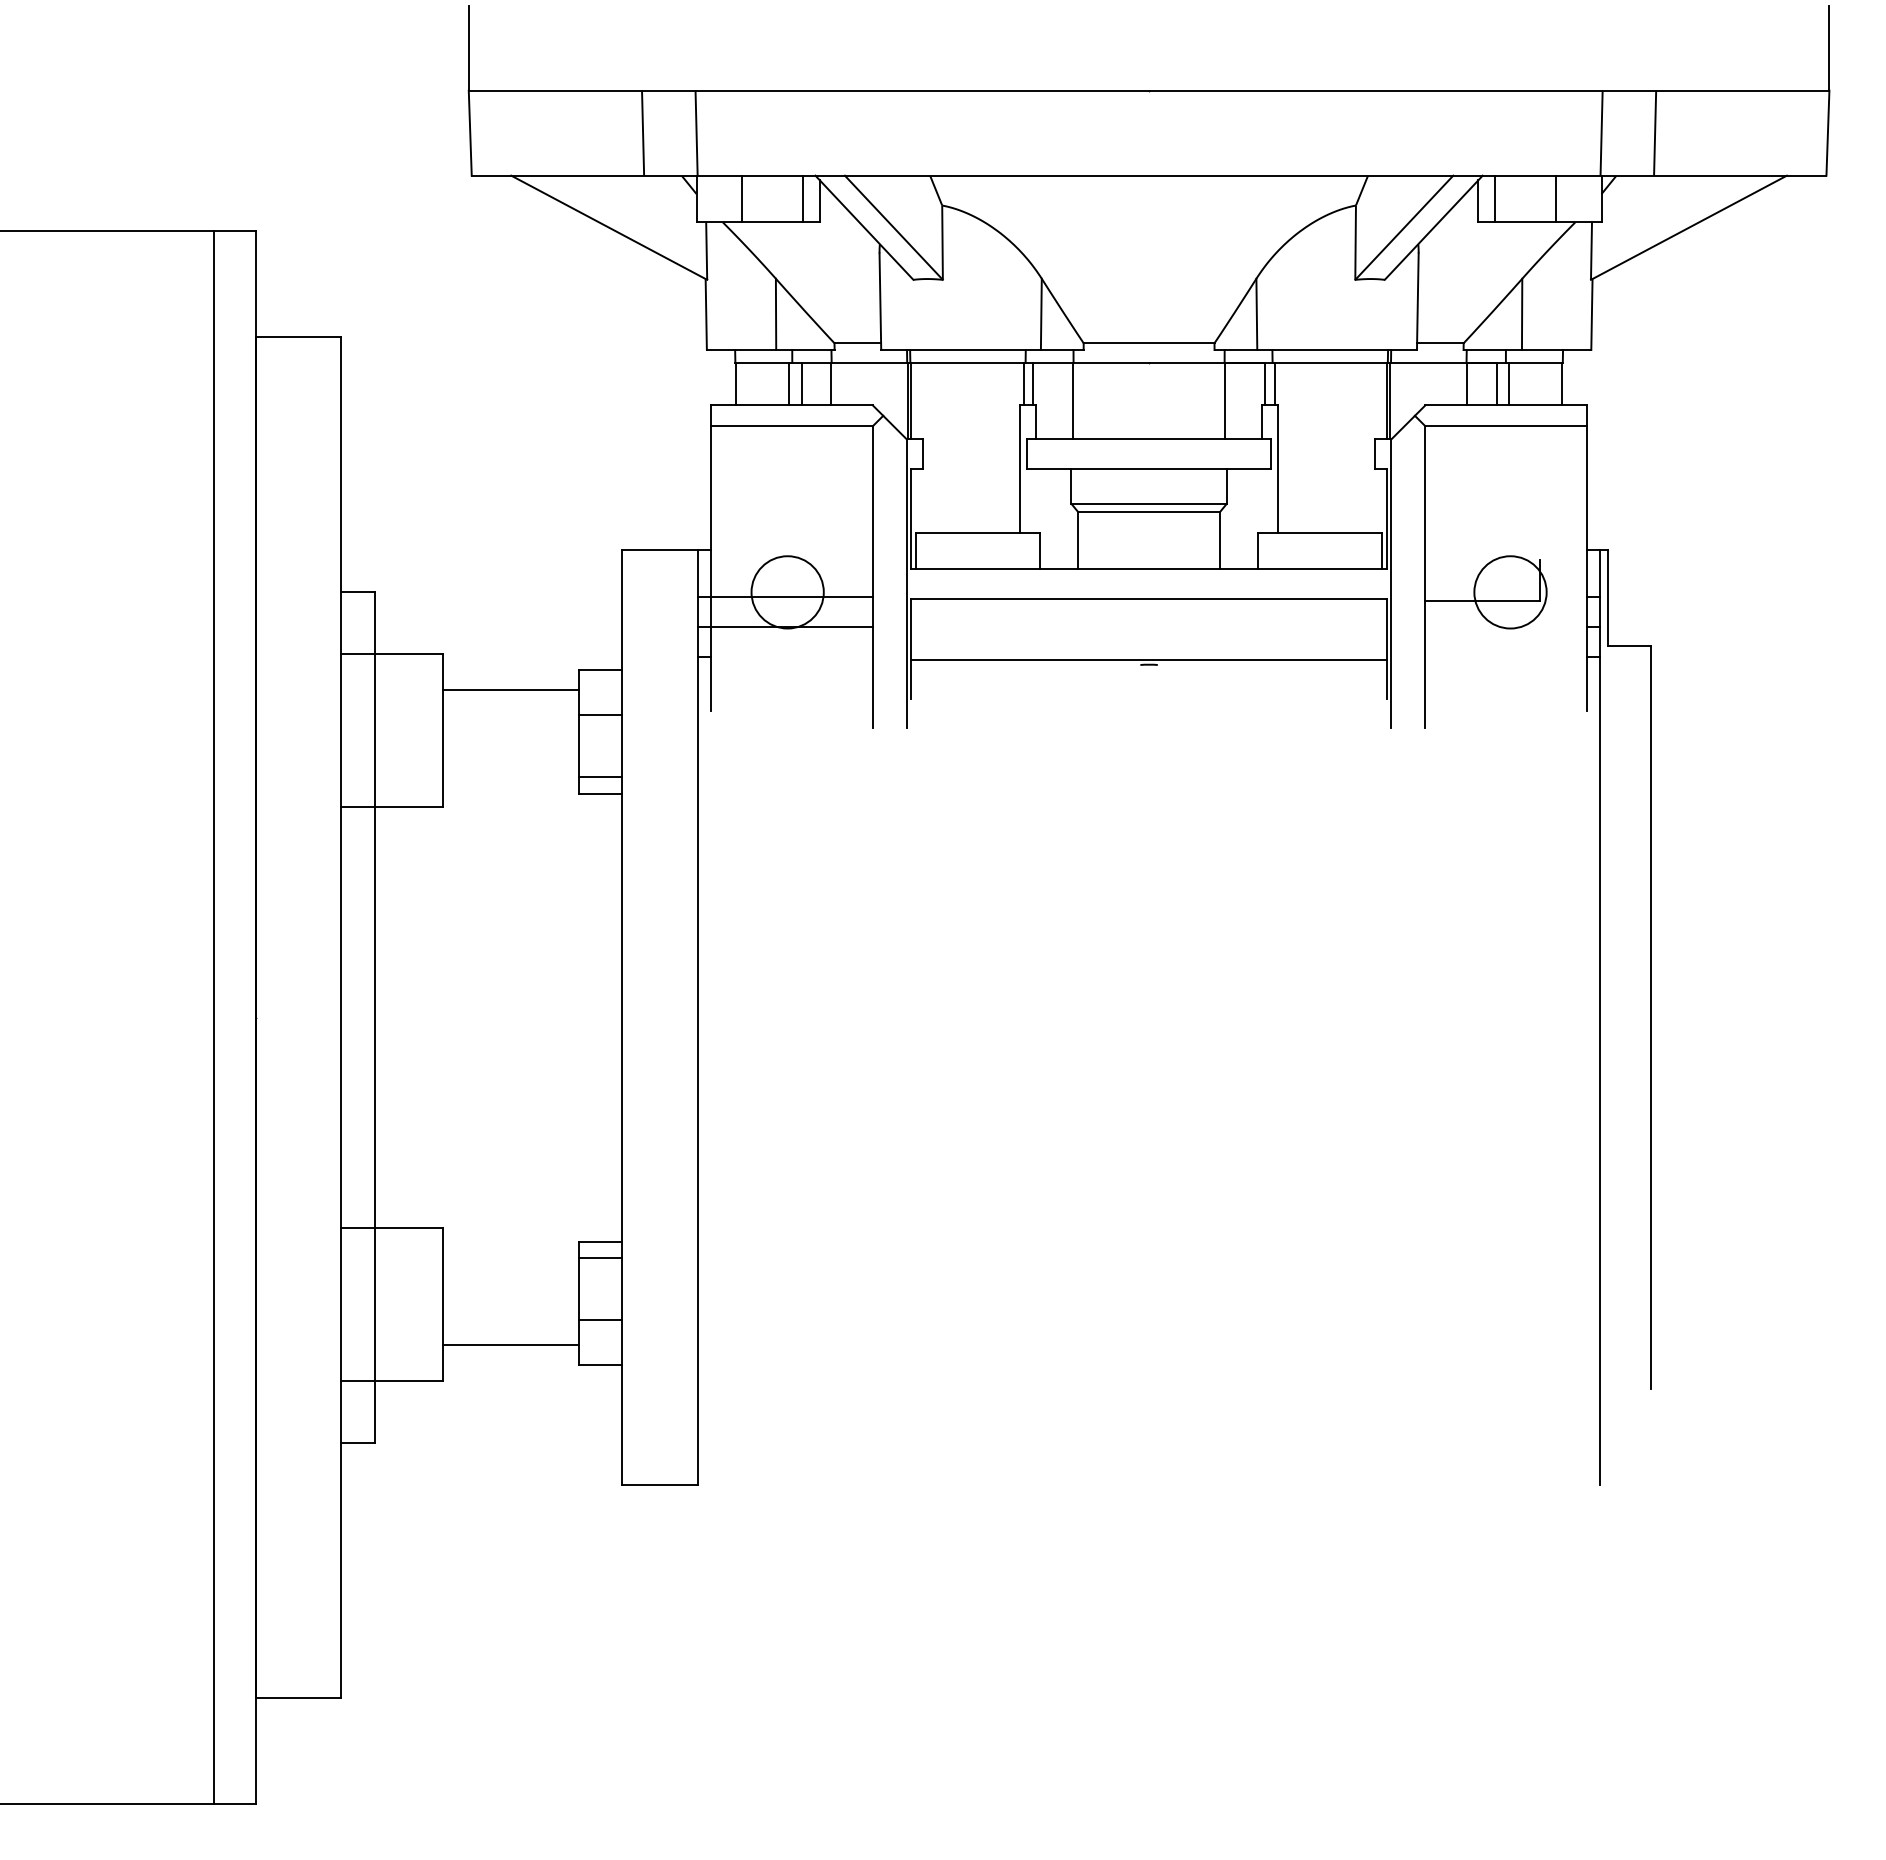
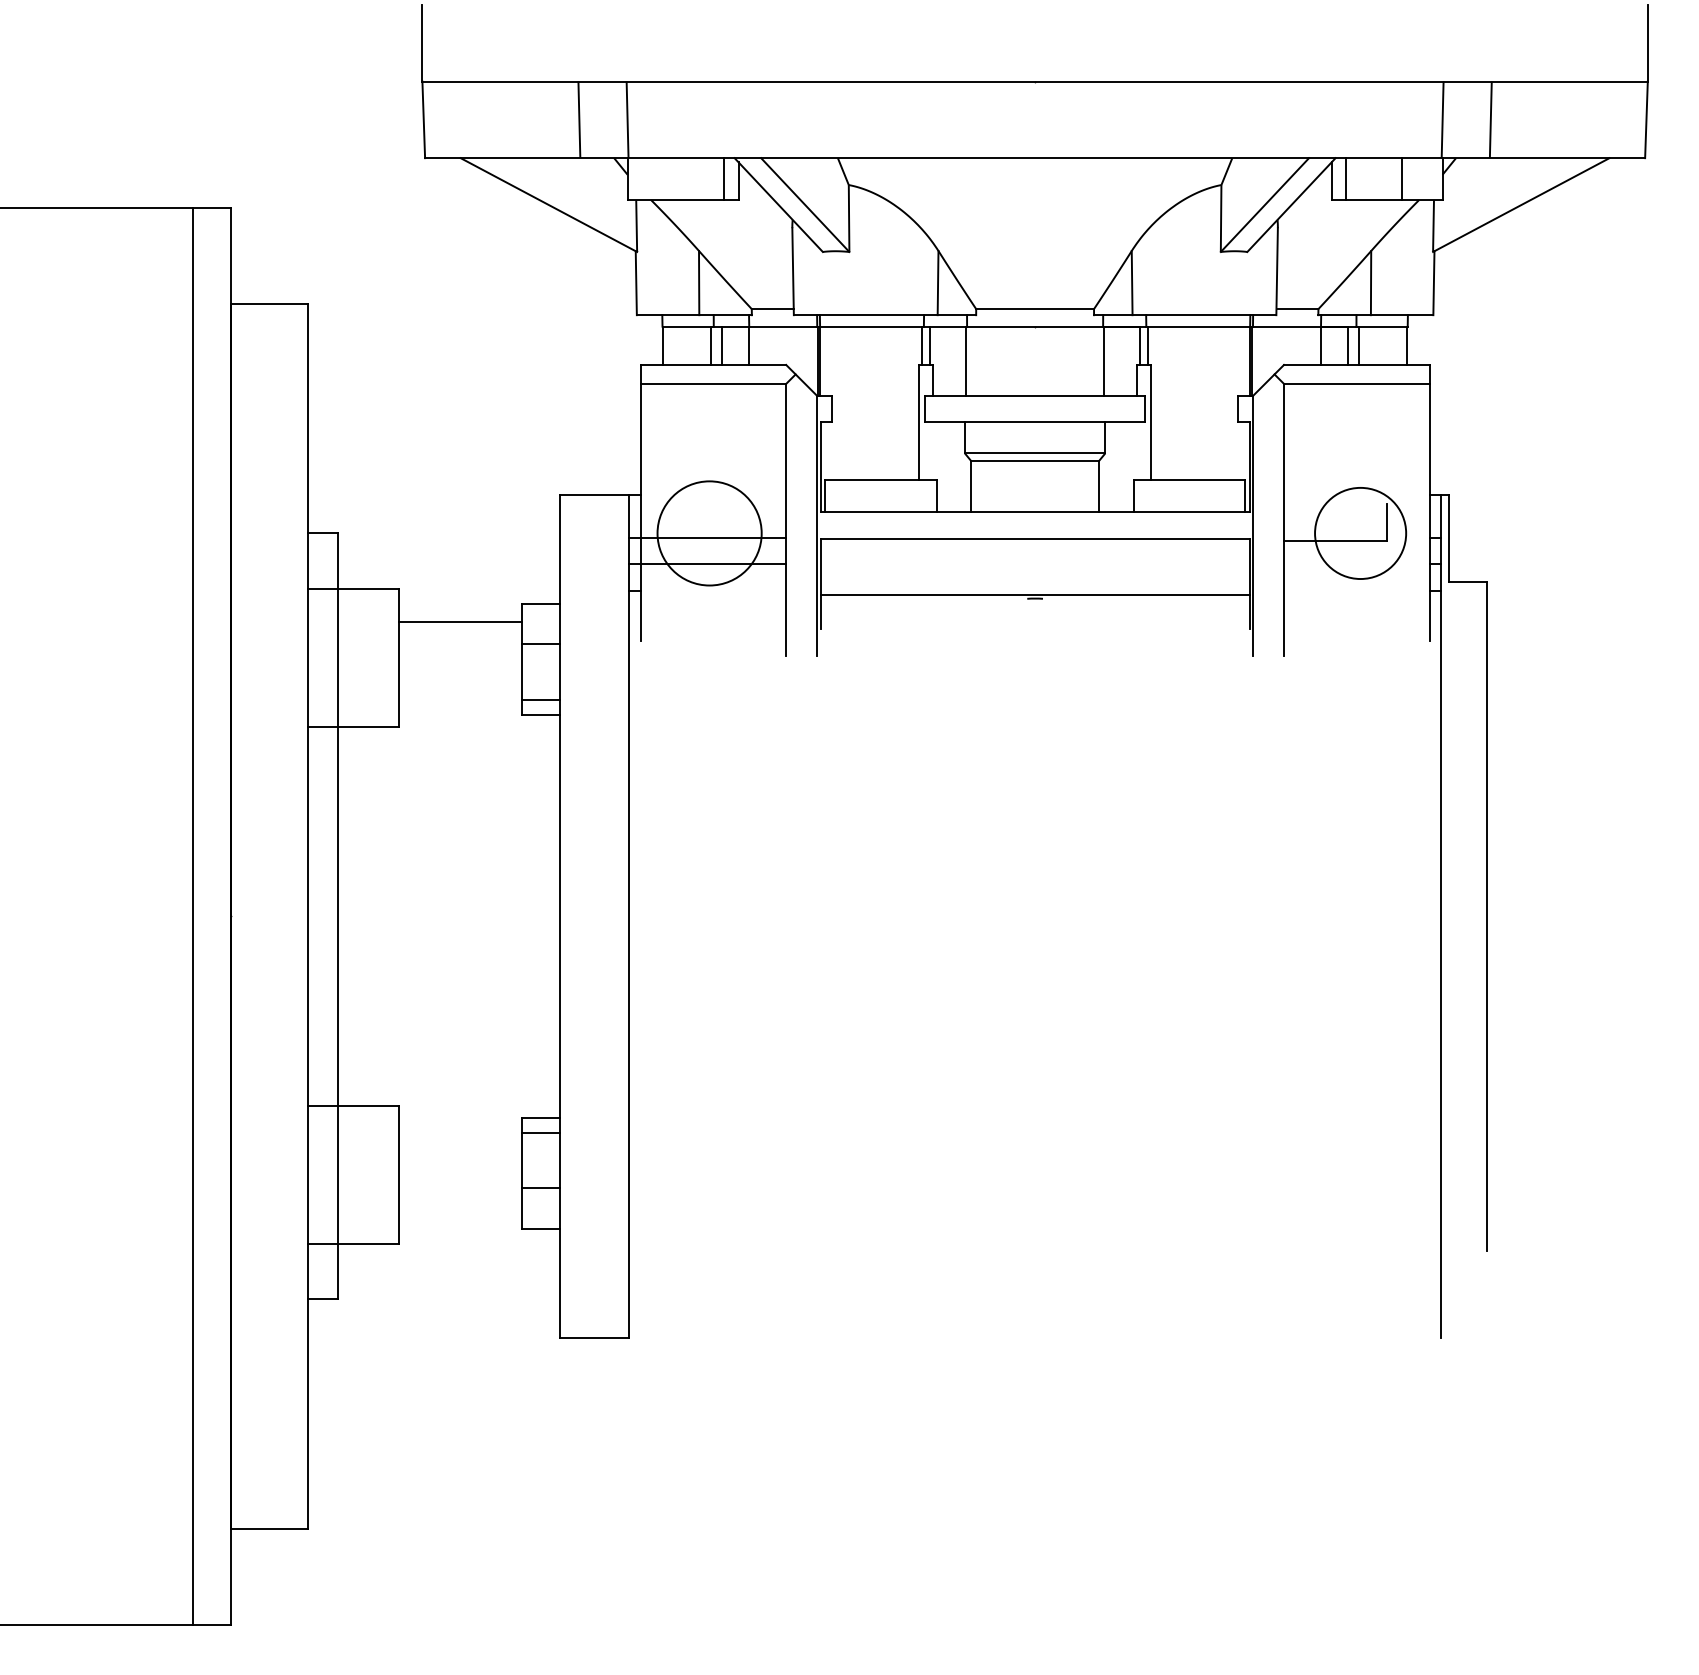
line: (741, 198) -> (668, 178), removed
circle: (787, 592) -> (709, 533), size x1.6
circle: (1510, 592) -> (1360, 533), size x1.4
line: (511, 1344) -> (460, 1210), removed

